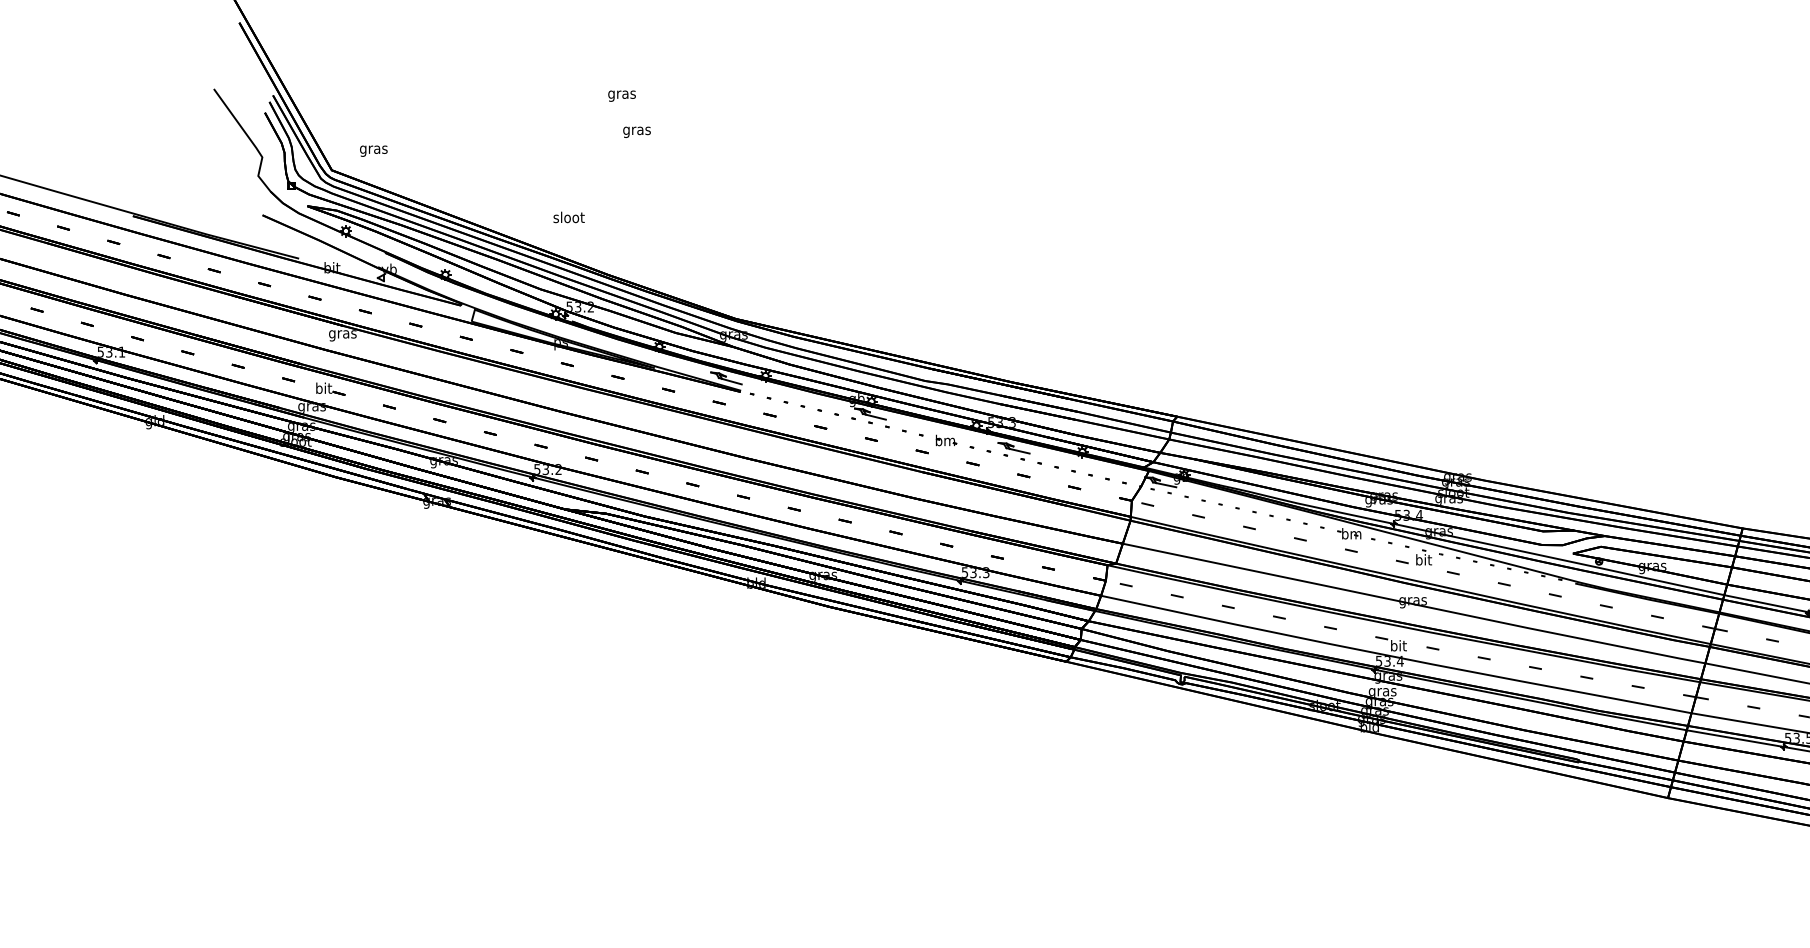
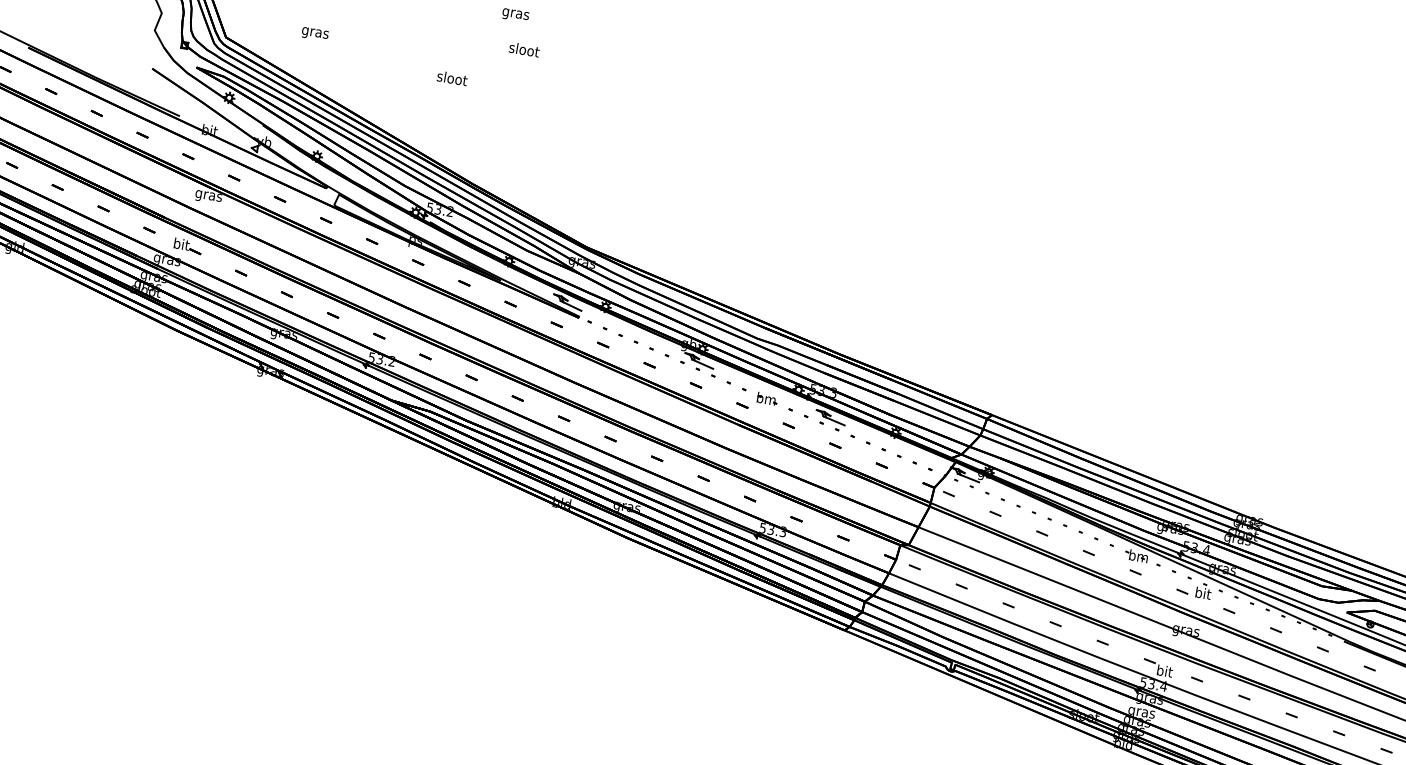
text: (636, 130) -> (523, 50), gras -> sloot
text: (373, 150) -> (314, 33), moved
text: (568, 217) -> (451, 78), moved

